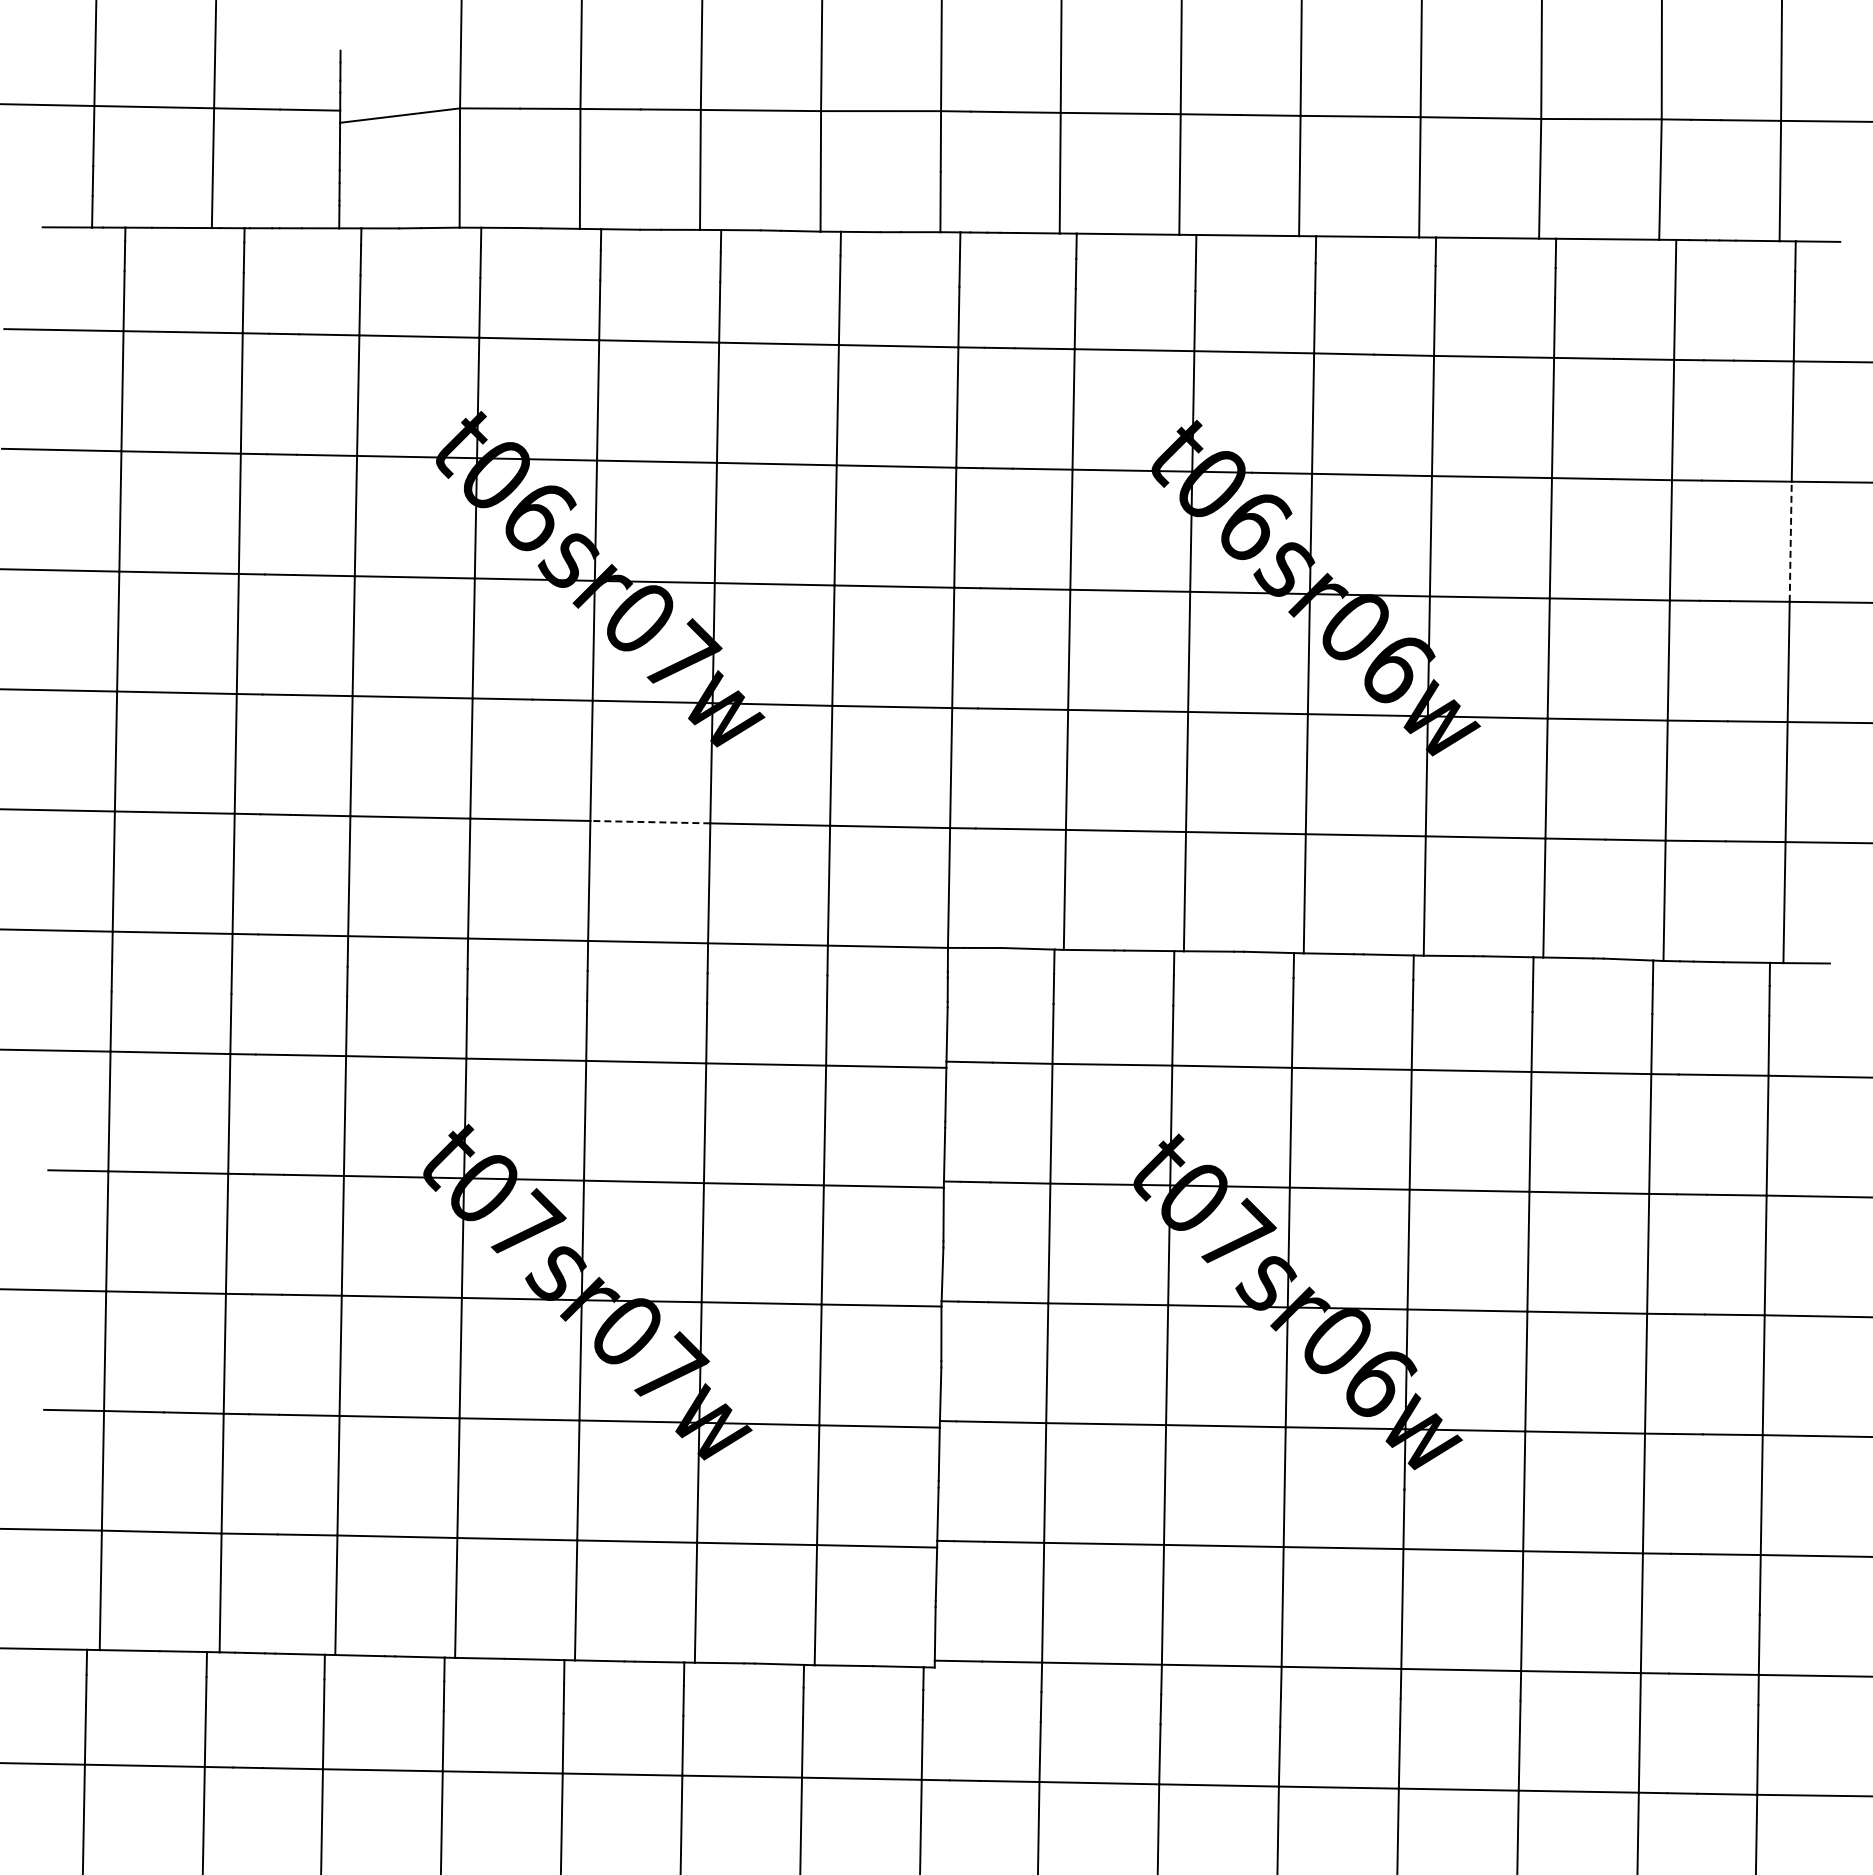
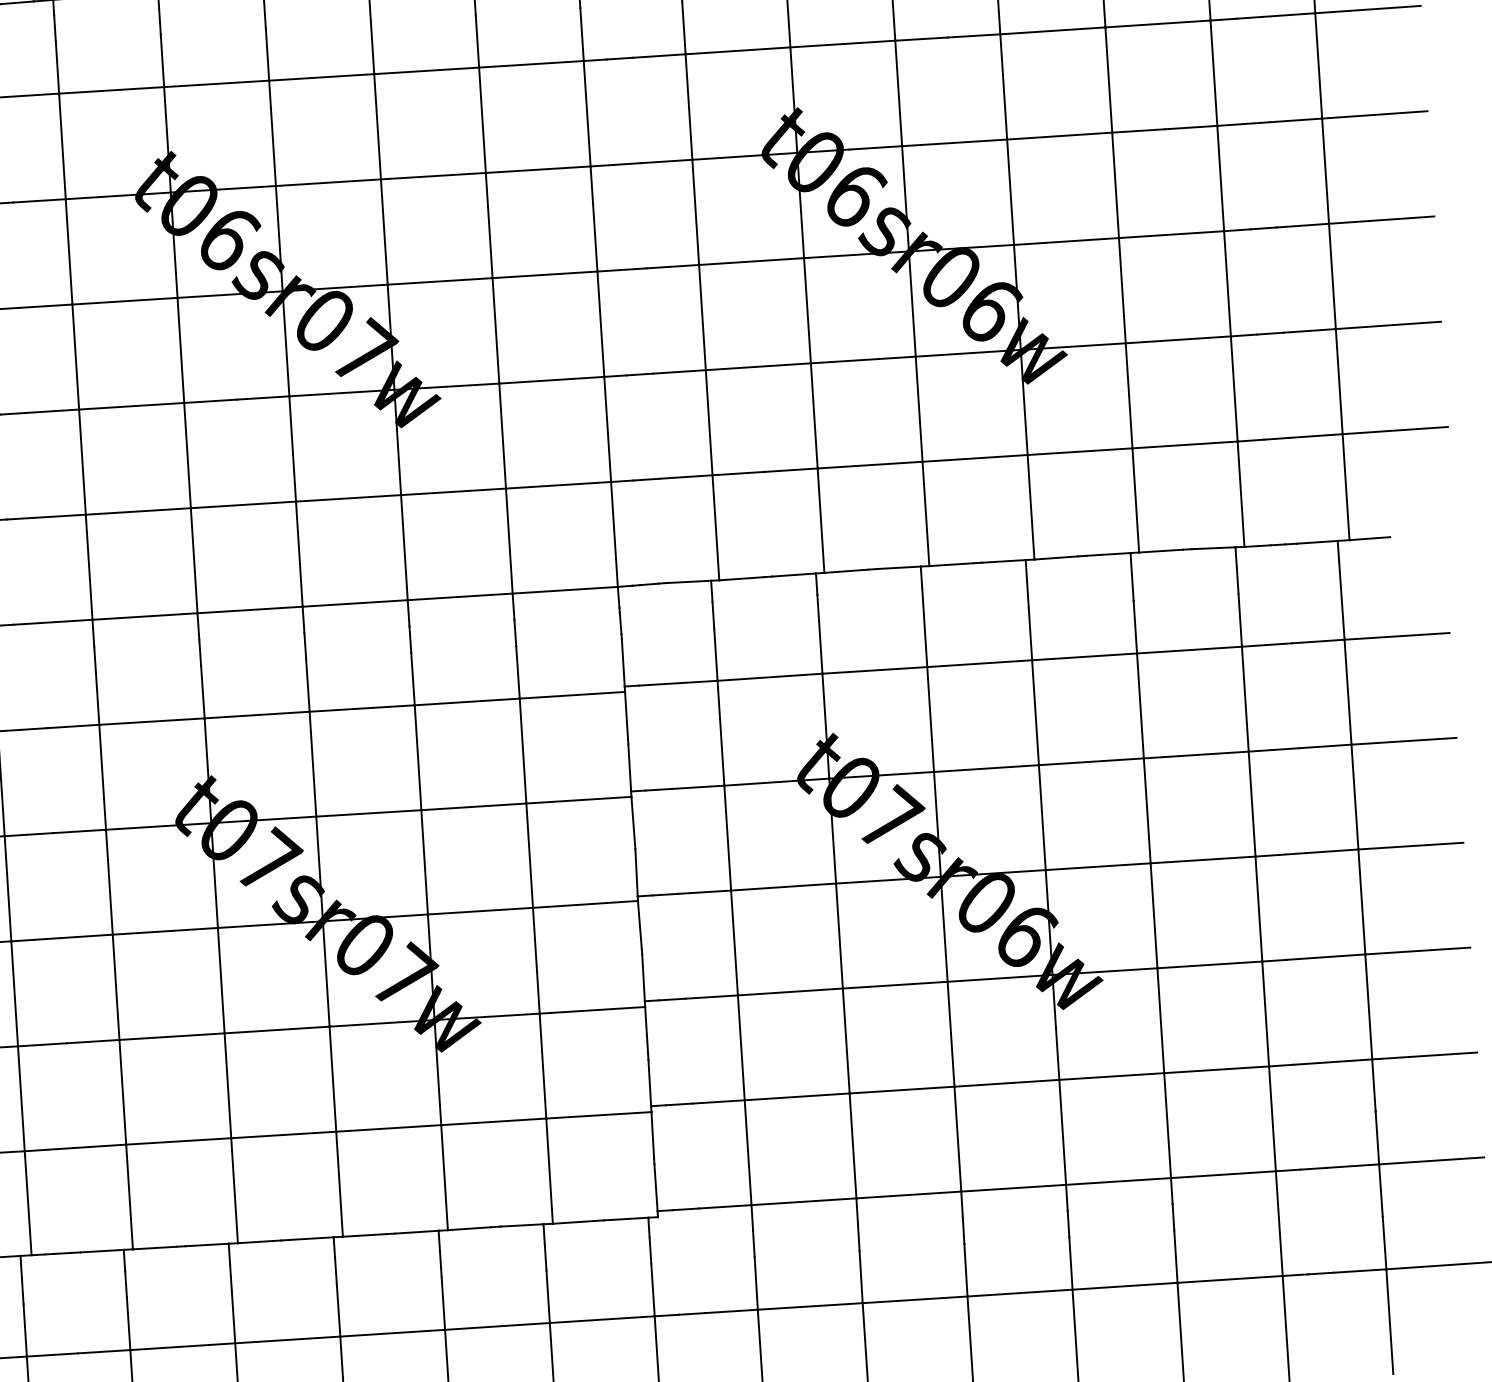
line: (1790, 541) -> (1325, 170), dashed -> solid
line: (650, 822) -> (348, 498), dashed -> solid

